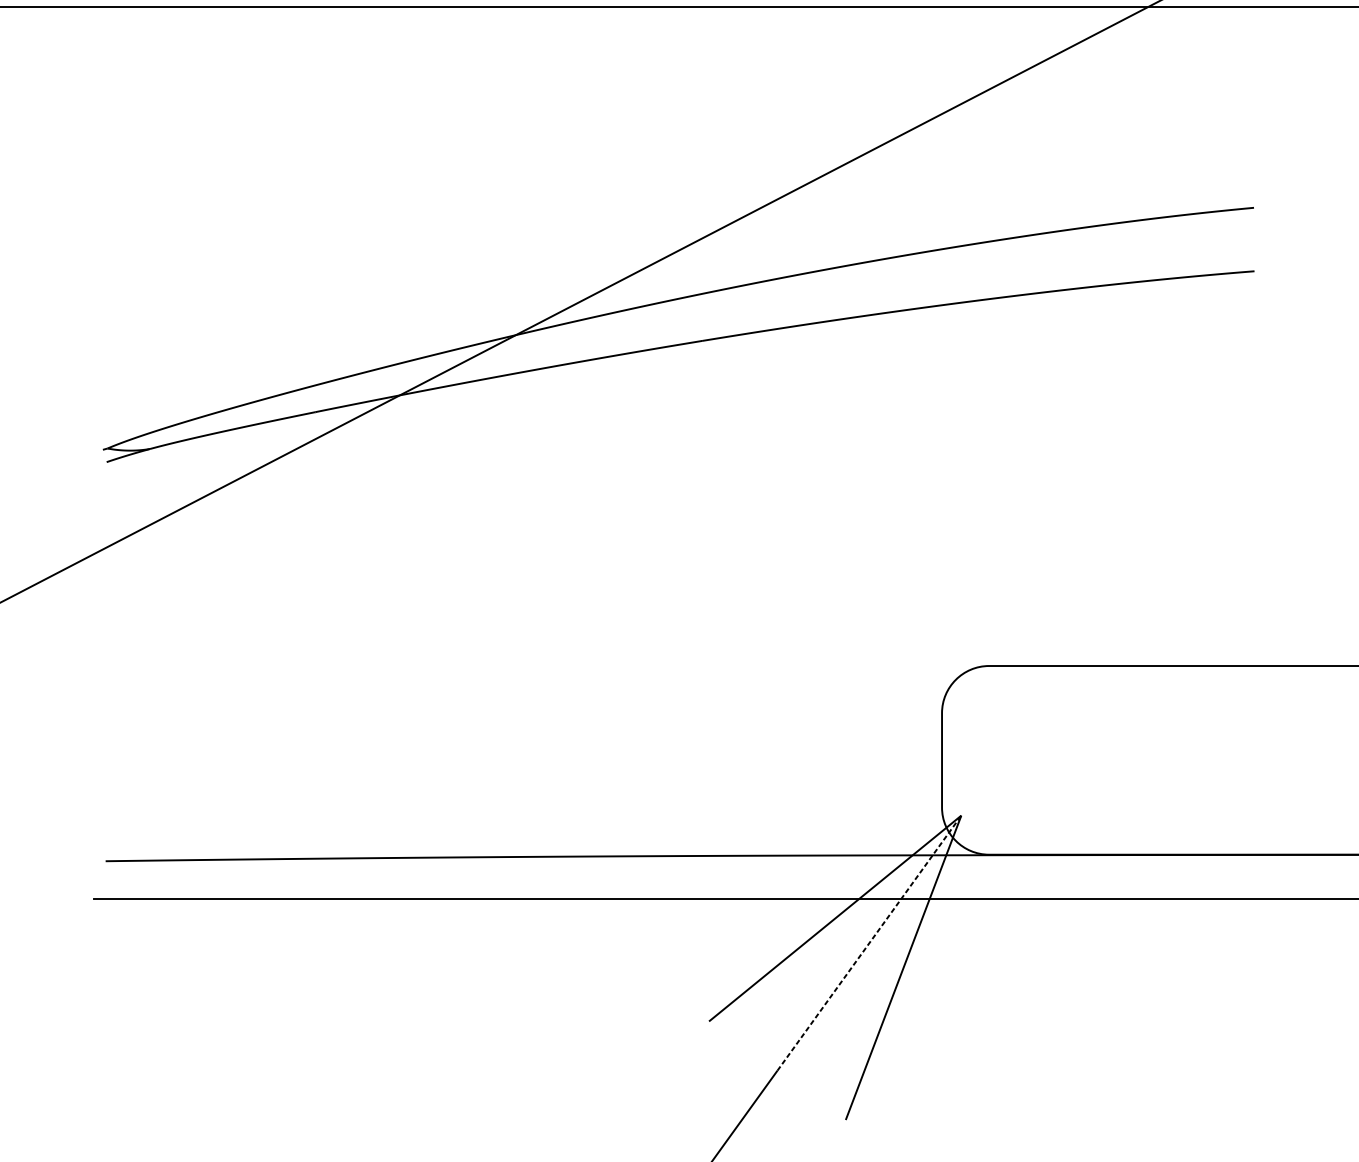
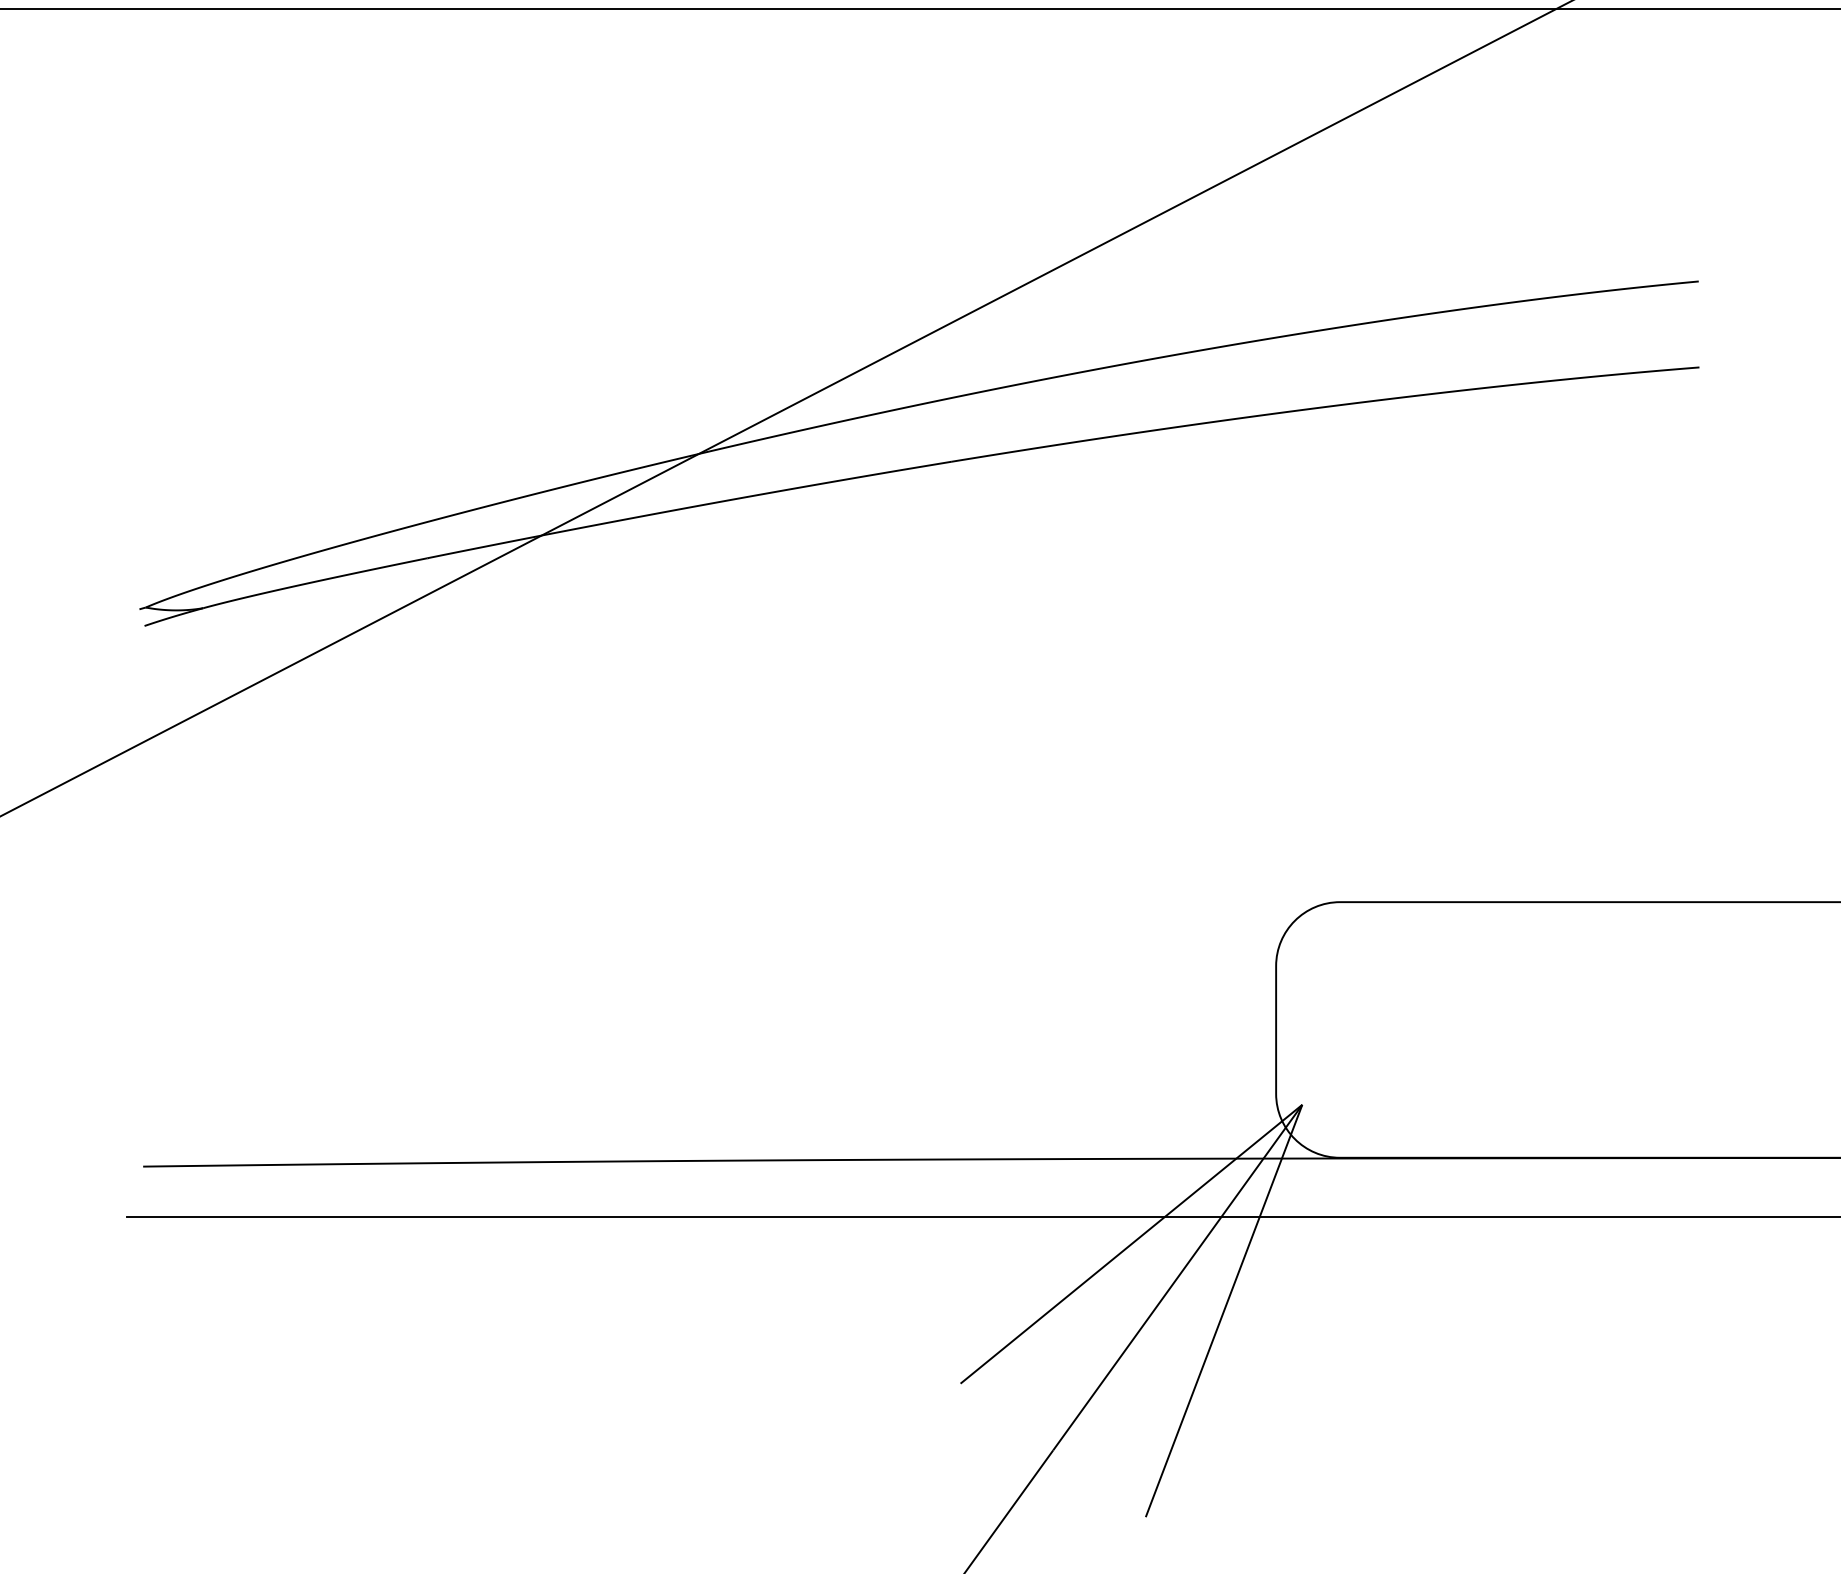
line: (869, 943) -> (1178, 1277), dashed -> solid

